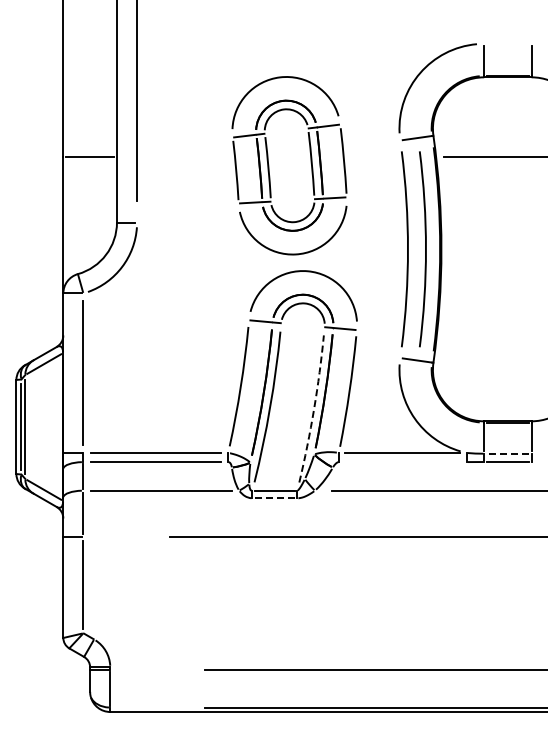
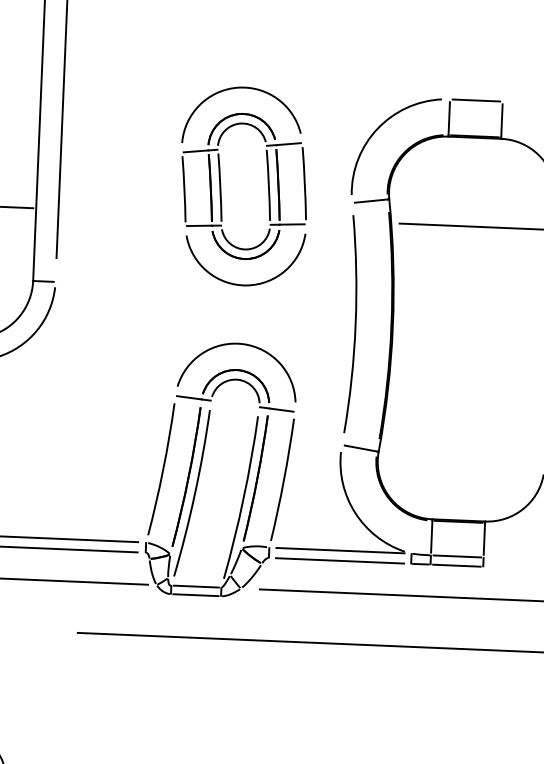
line: (507, 43) -> (475, 100), added
part: (269, 165) -> (221, 185), moved
arc: (425, 249) -> (375, 325), removed
arc: (314, 409) -> (244, 498), dashed -> solid
line: (507, 453) -> (456, 556), dashed -> solid
line: (402, 462) -> (339, 561), added
line: (275, 498) -> (196, 595), dashed -> solid

